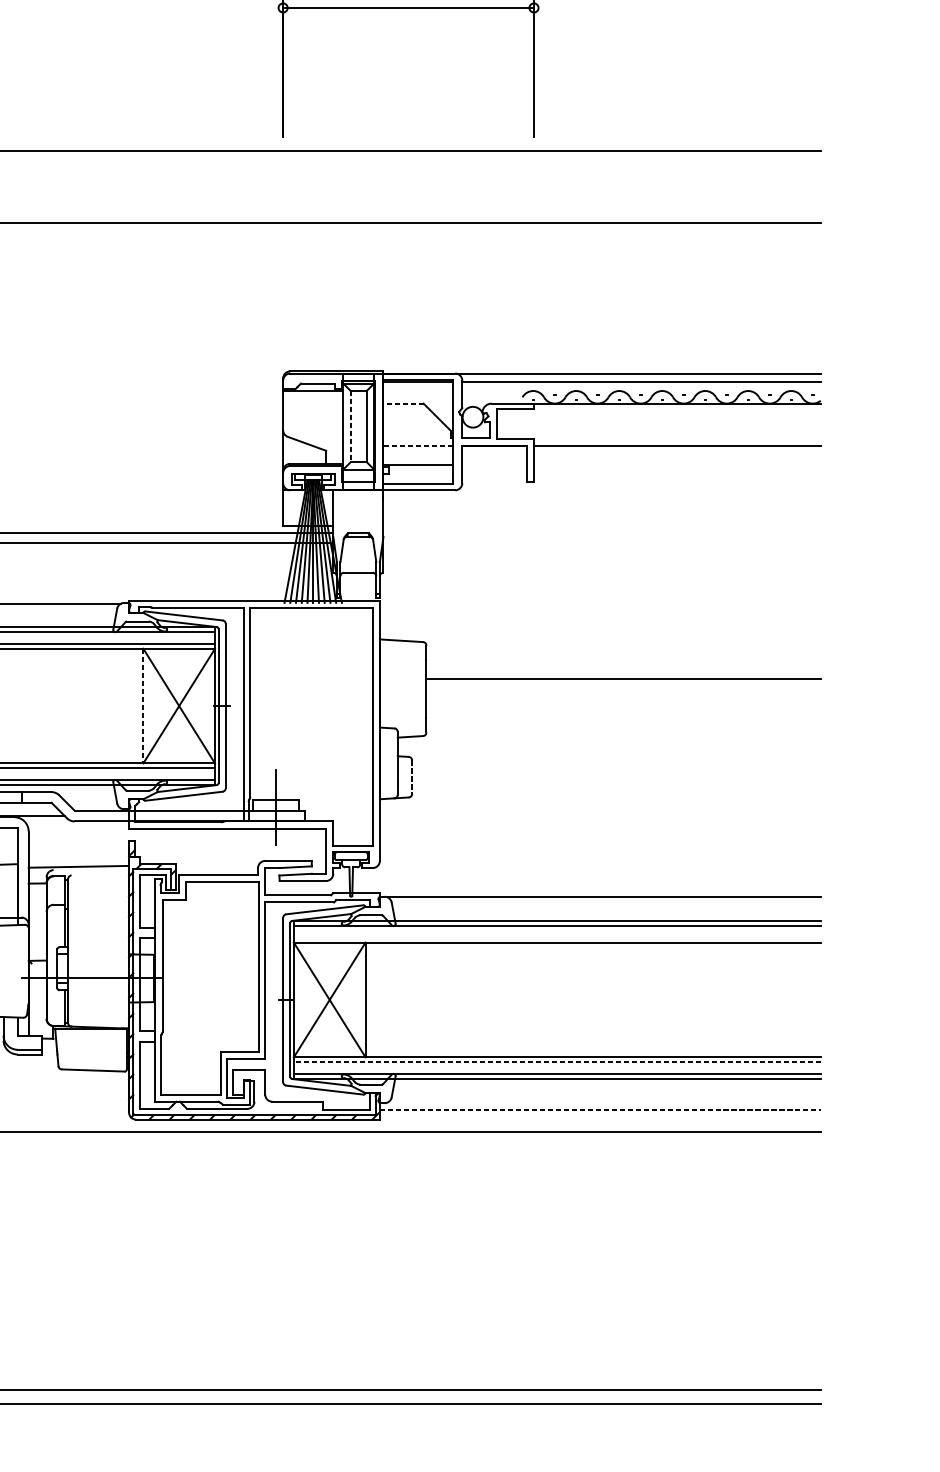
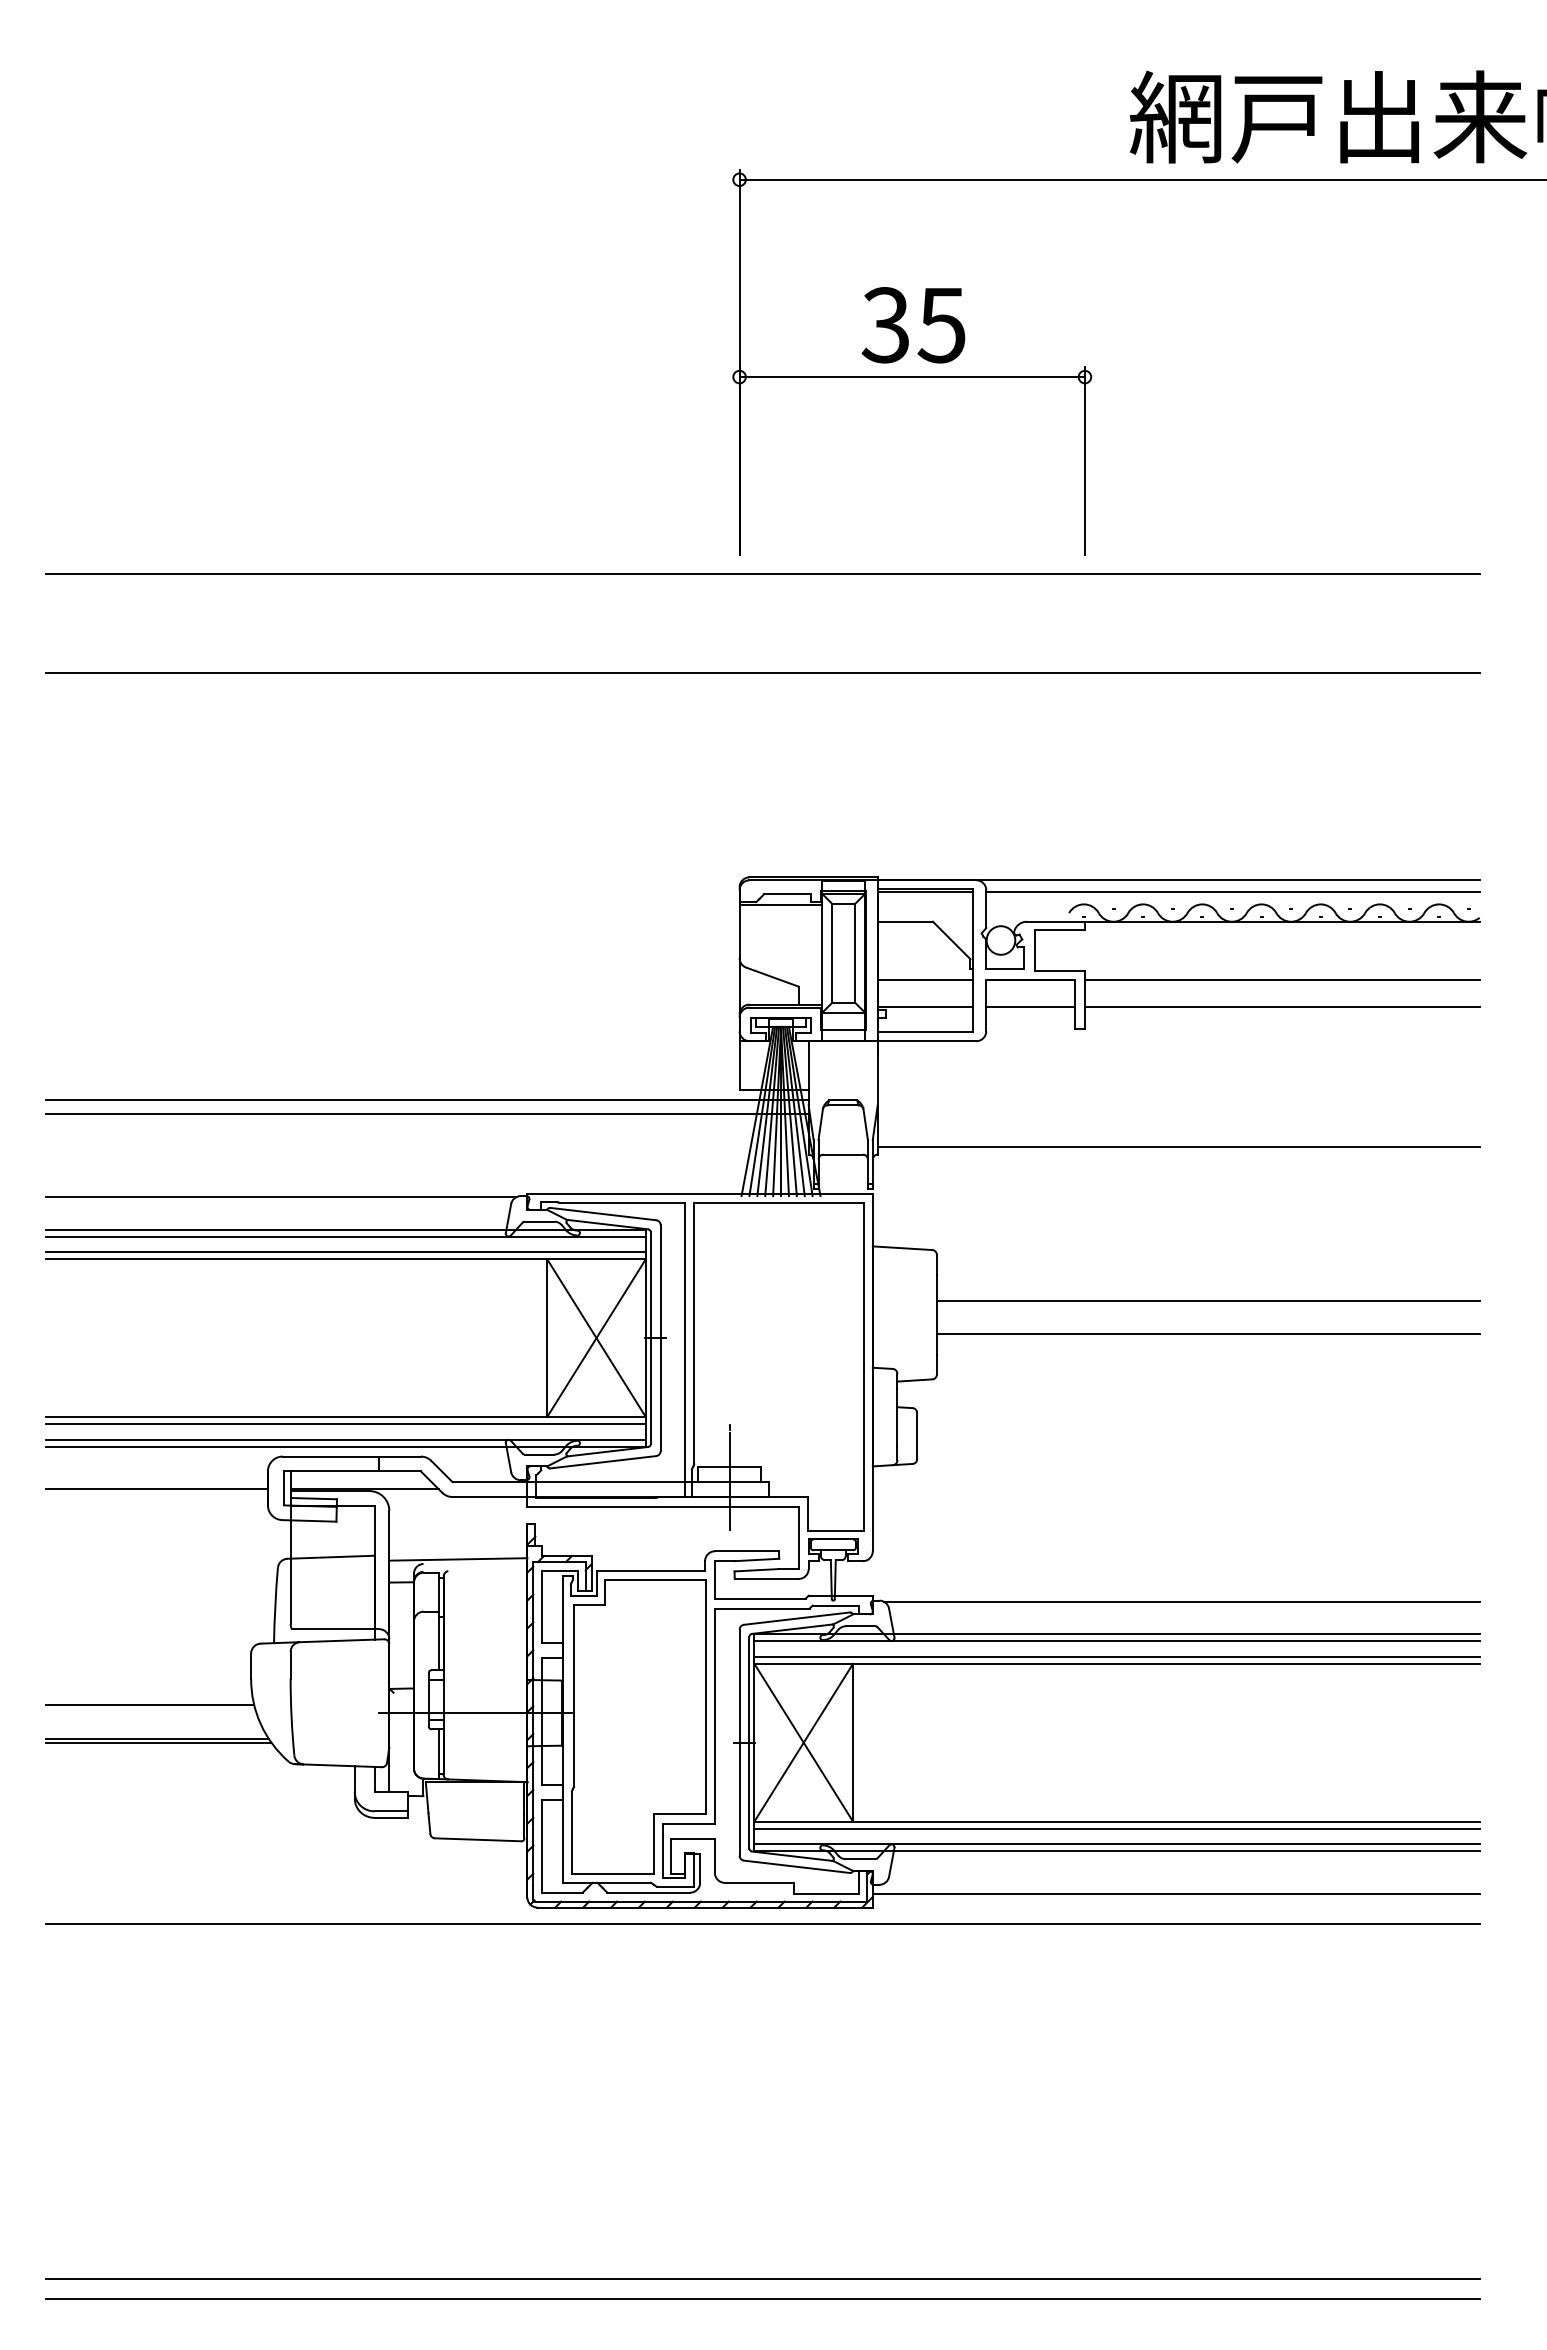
line: (403, 403) -> (905, 921), dashed -> solid
line: (350, 426) -> (832, 953), dashed -> solid
line: (418, 445) -> (925, 979), dashed -> solid
line: (494, 465) -> (1030, 1006), added
line: (676, 465) -> (1281, 1006), added
line: (601, 567) -> (1178, 1147), added
line: (623, 703) -> (1207, 1334), added
line: (143, 706) -> (547, 1338), dashed -> solid
line: (412, 777) -> (917, 1436), dashed -> solid
line: (556, 937) -> (1116, 1656), added
line: (557, 1062) -> (1117, 1828), dashed -> solid
line: (600, 1109) -> (1176, 1893), dashed -> solid

